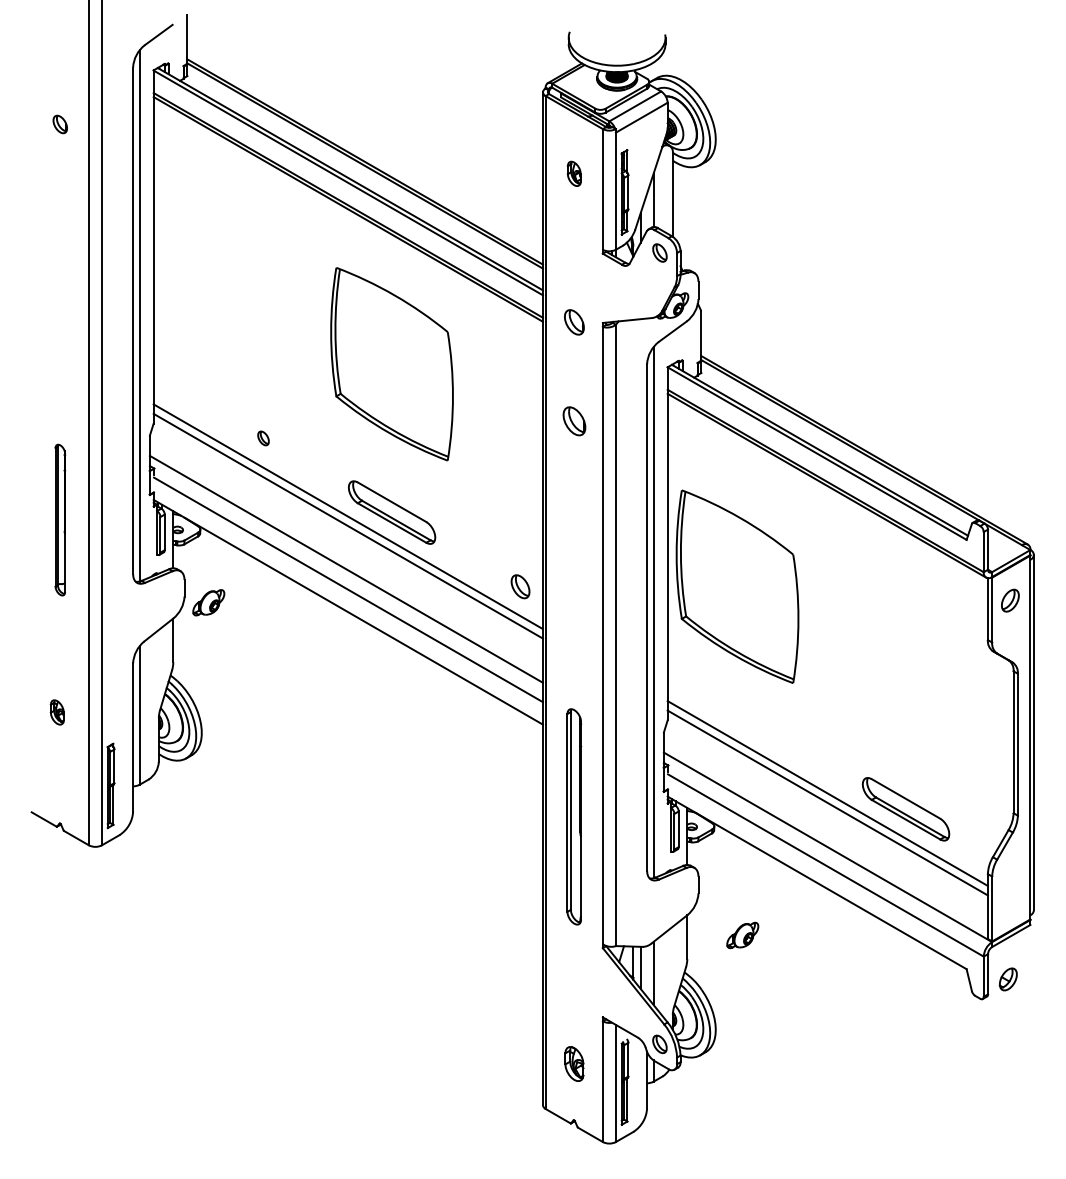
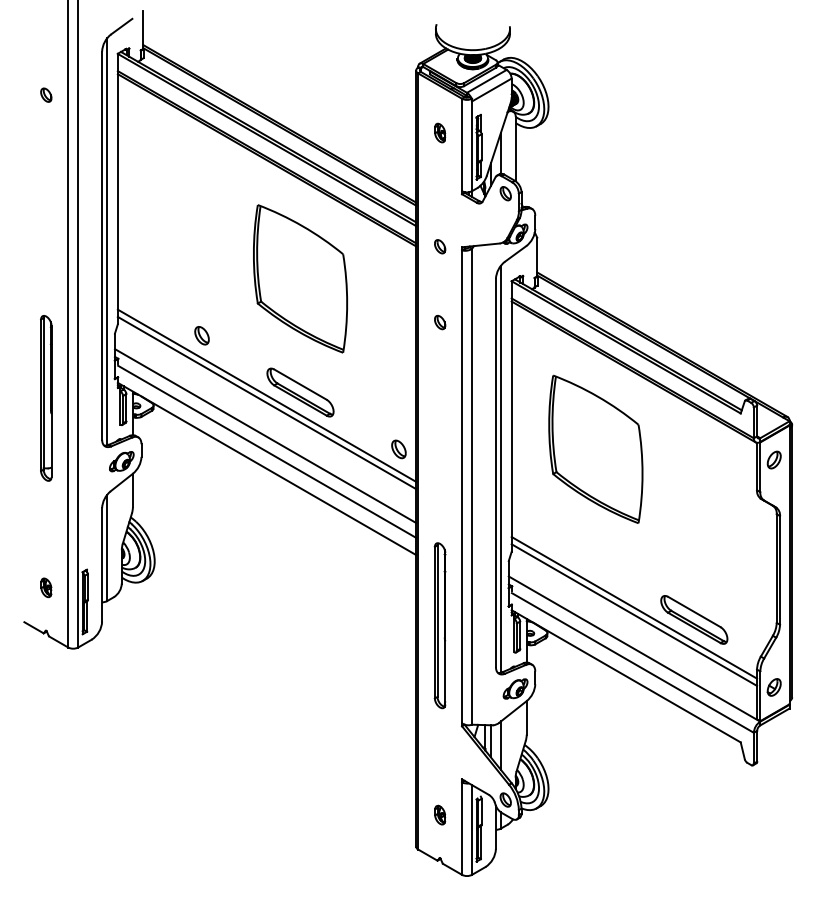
part: (573, 321) -> (439, 246), size x0.71
part: (573, 420) -> (439, 322), size x0.62
part: (263, 438) -> (202, 335), size x1.67
part: (60, 519) -> (46, 397), size x1.43
part: (737, 586) -> (595, 449), moved
part: (208, 602) -> (121, 461), moved
part: (56, 712) -> (45, 587), moved
part: (742, 935) -> (515, 689), moved
part: (1007, 979) -> (773, 687), moved
part: (573, 1064) -> (439, 815), size x0.71

